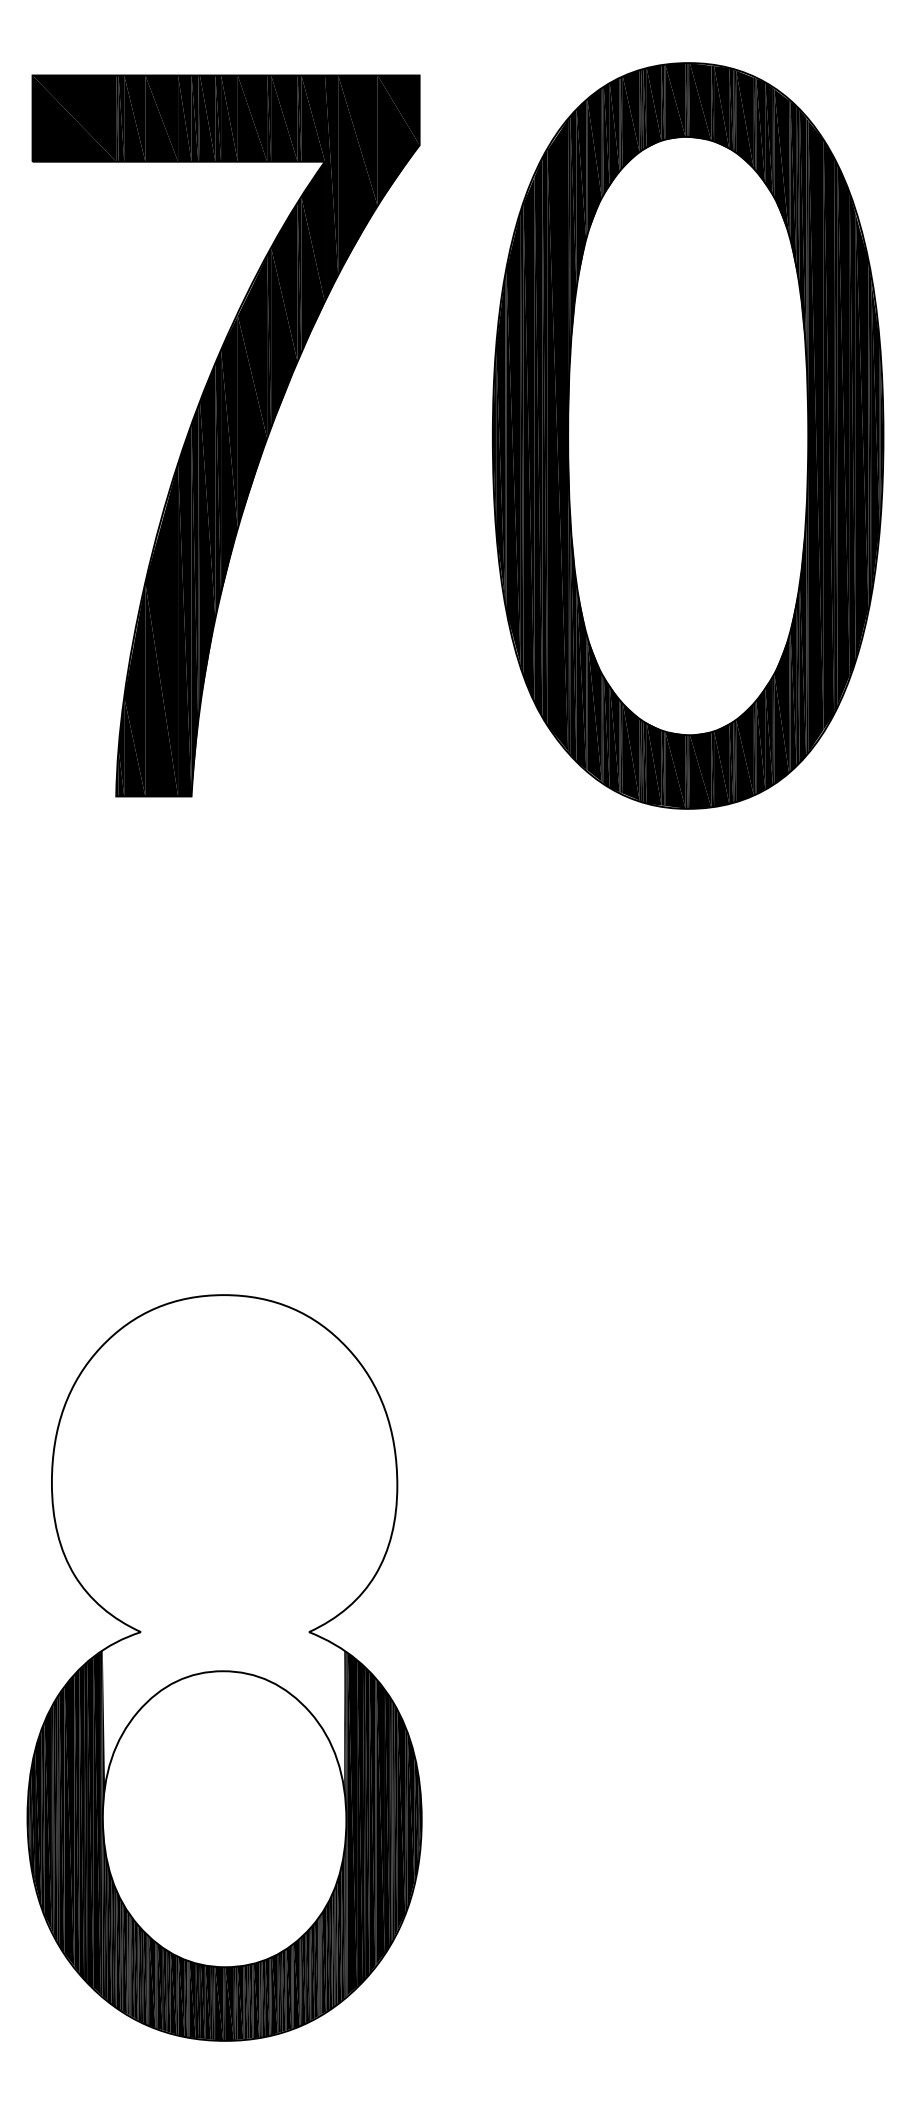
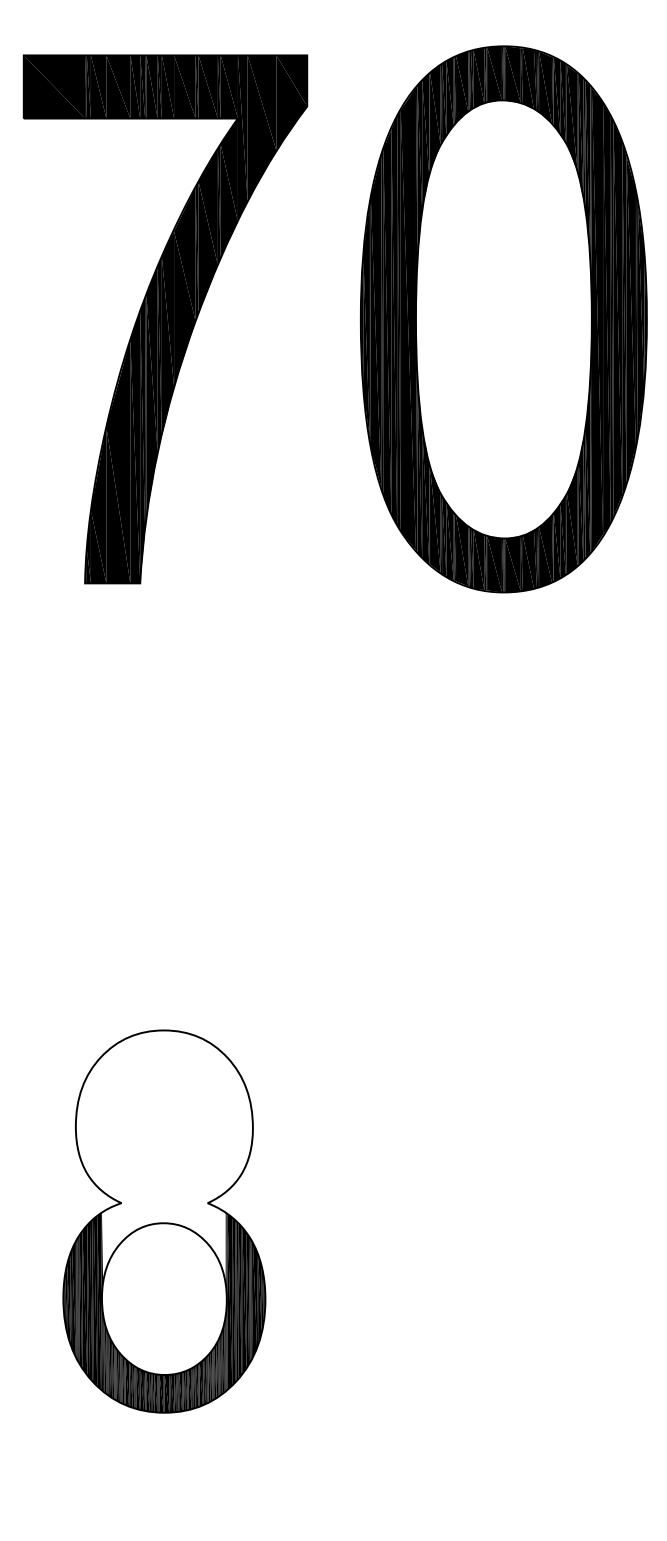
part: (224, 1667) -> (164, 1221), size x0.7

